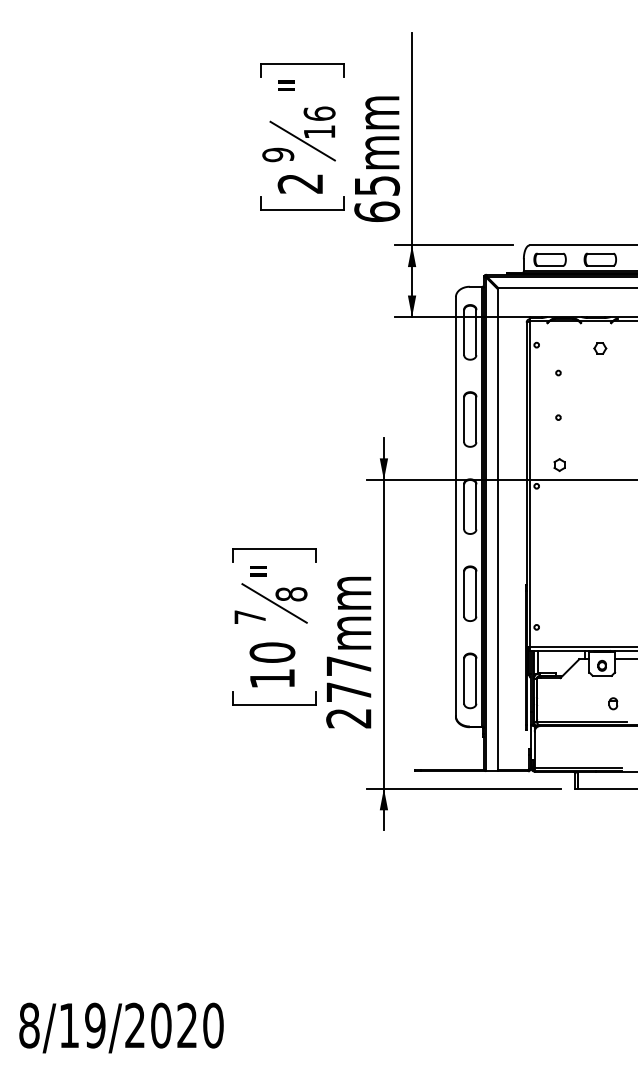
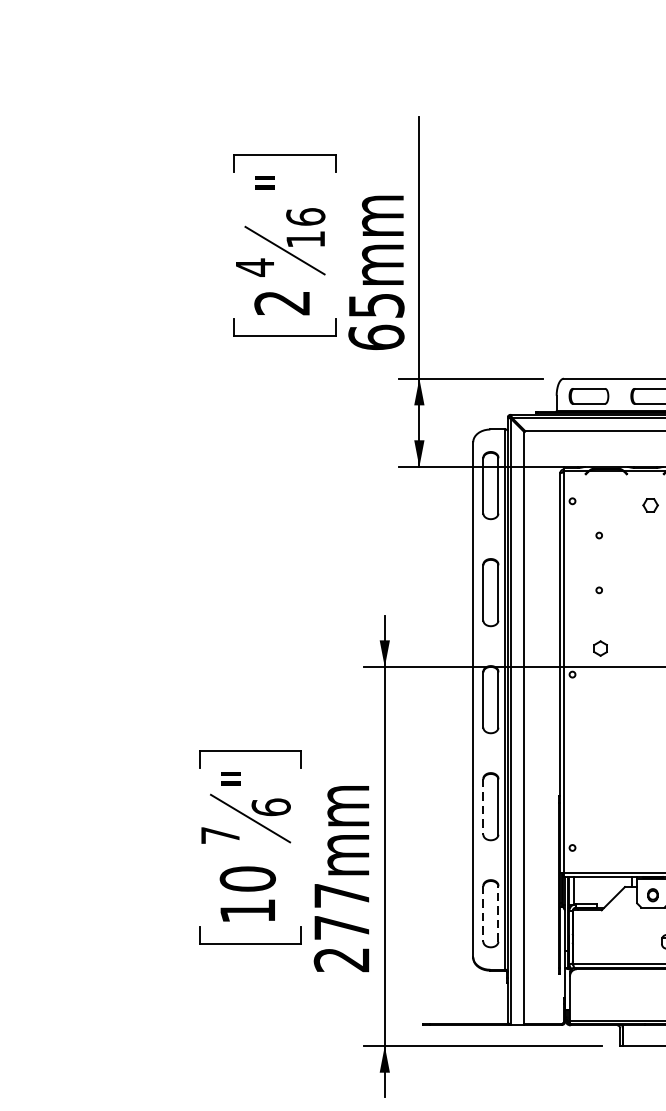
text: (278, 154) -> (255, 267), 9 -> 4
line: (464, 593) -> (483, 806), solid -> dashed
text: (291, 594) -> (271, 807), 8 -> 6
line: (464, 680) -> (483, 913), solid -> dashed
line: (476, 680) -> (498, 913), solid -> dashed

